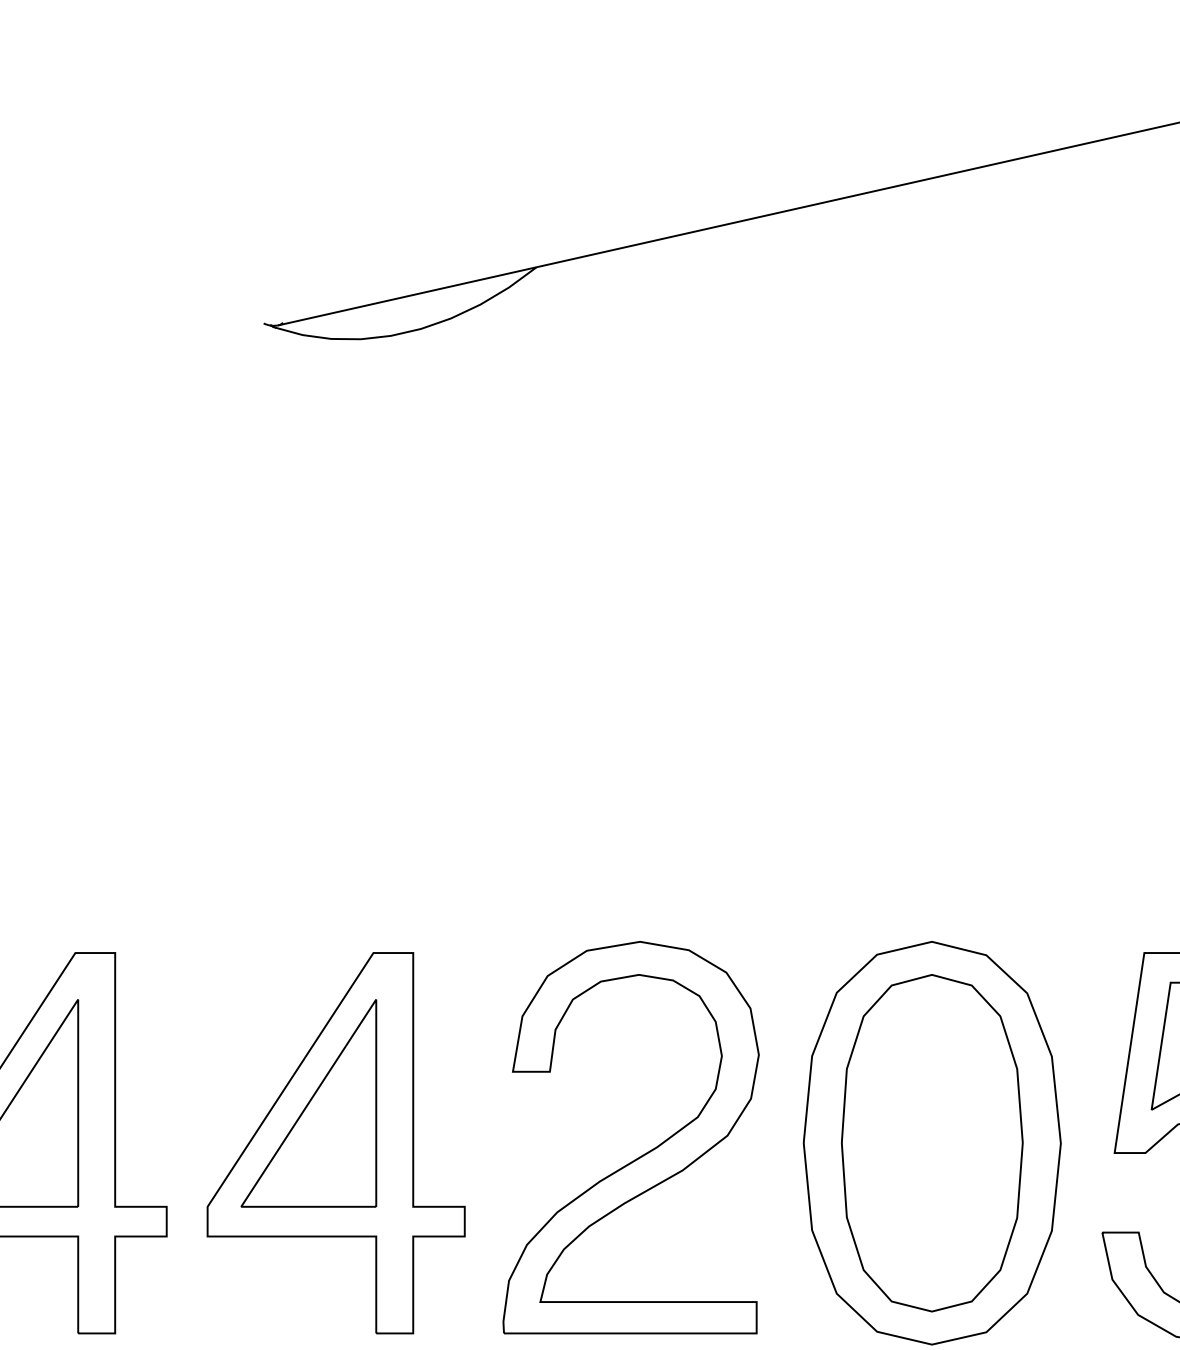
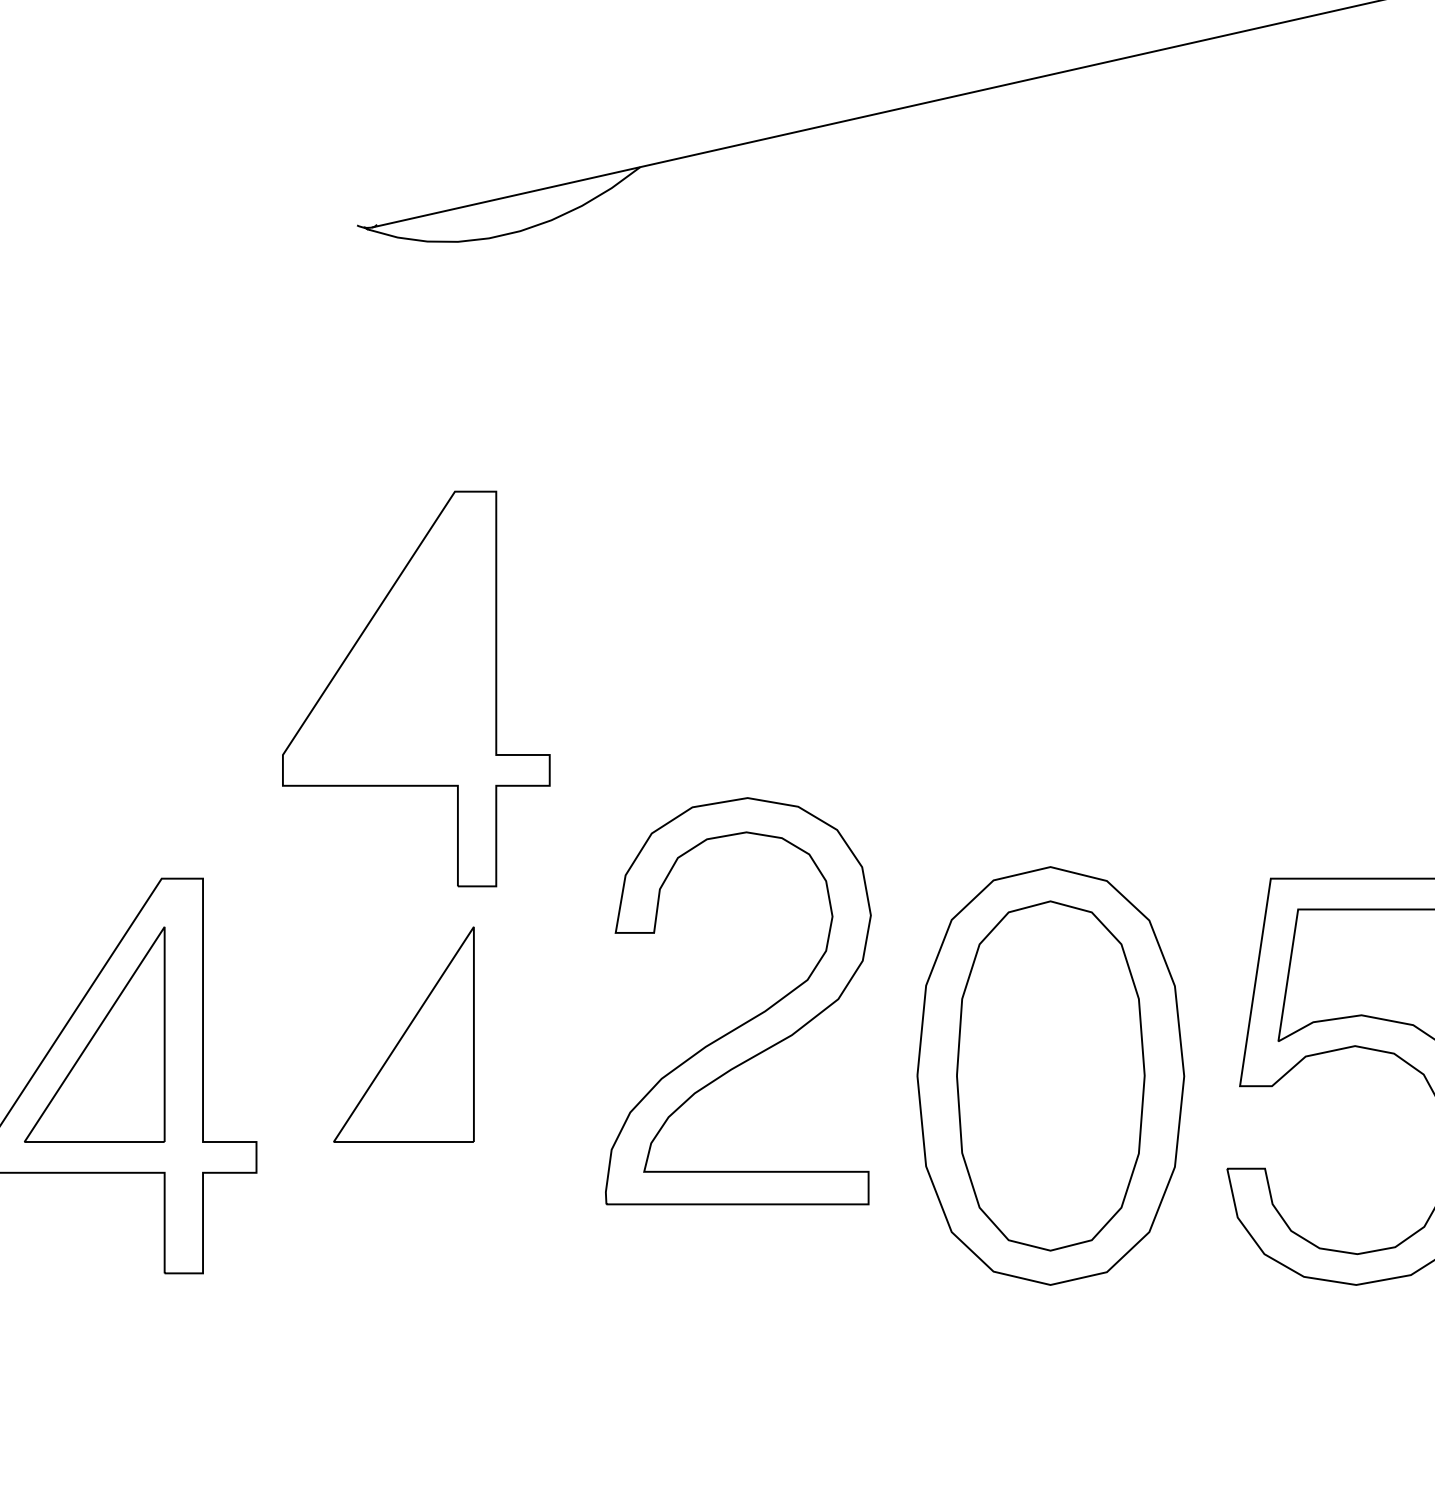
part: (336, 1142) -> (416, 688), moved
part: (639, 1156) -> (747, 1020), moved

